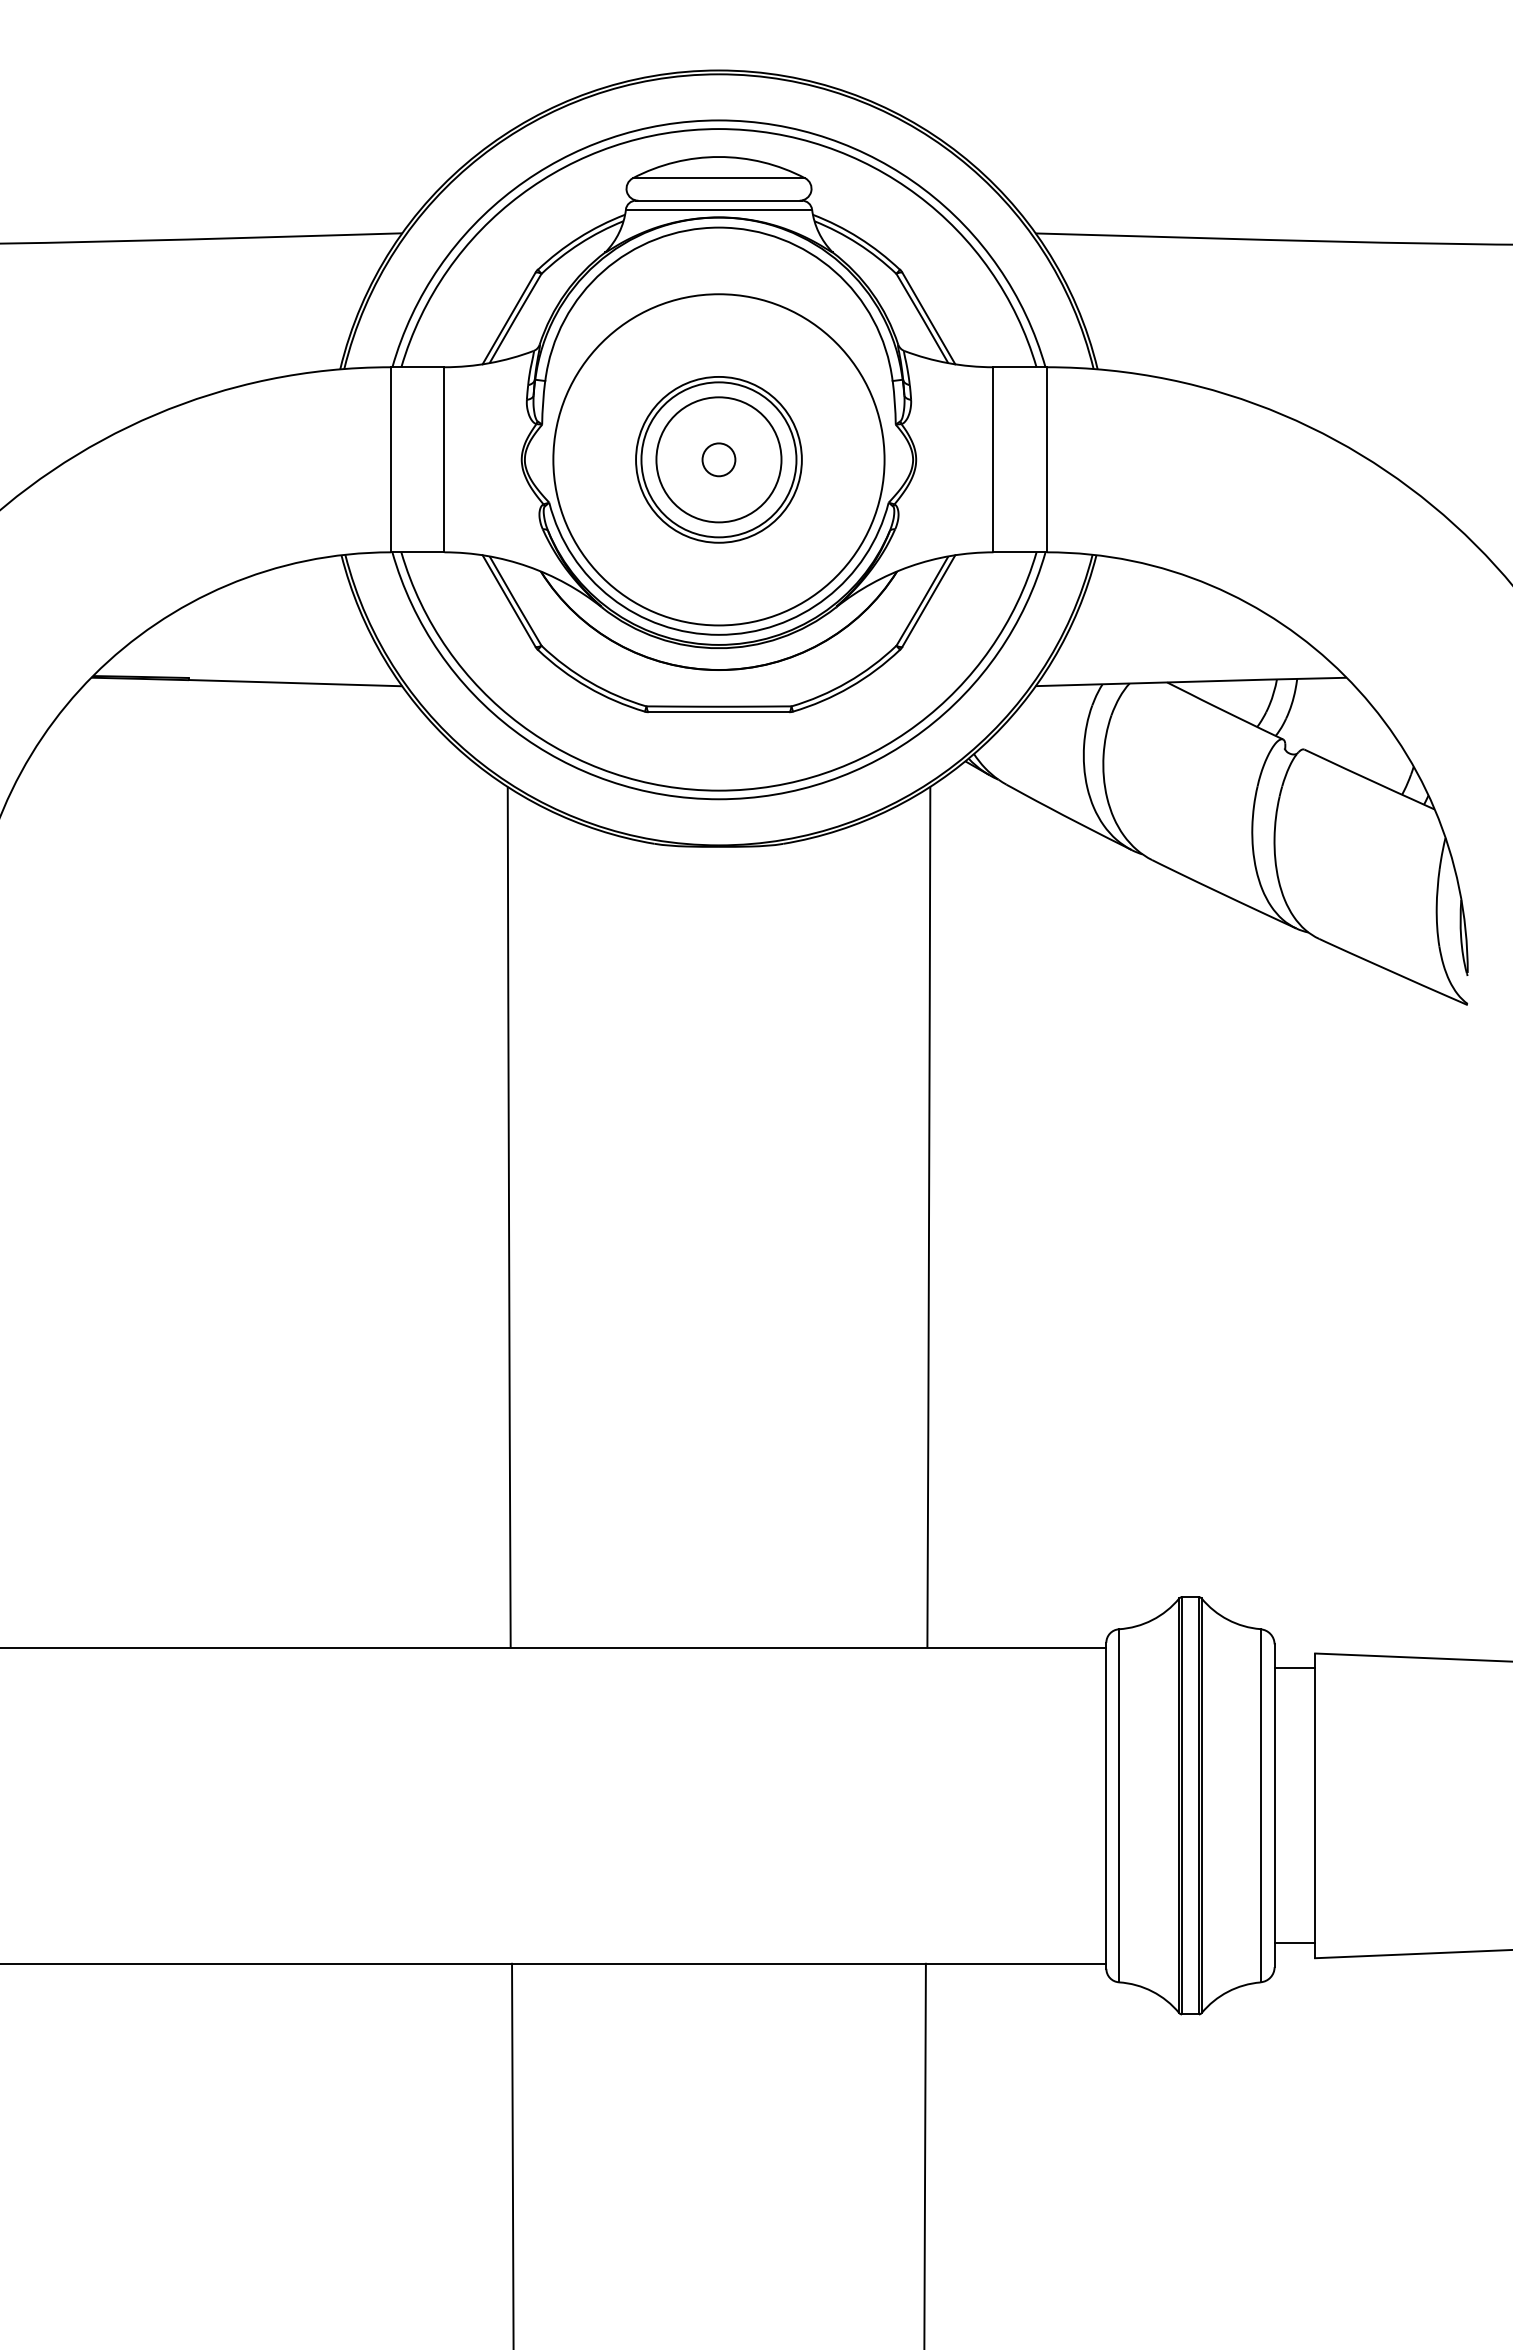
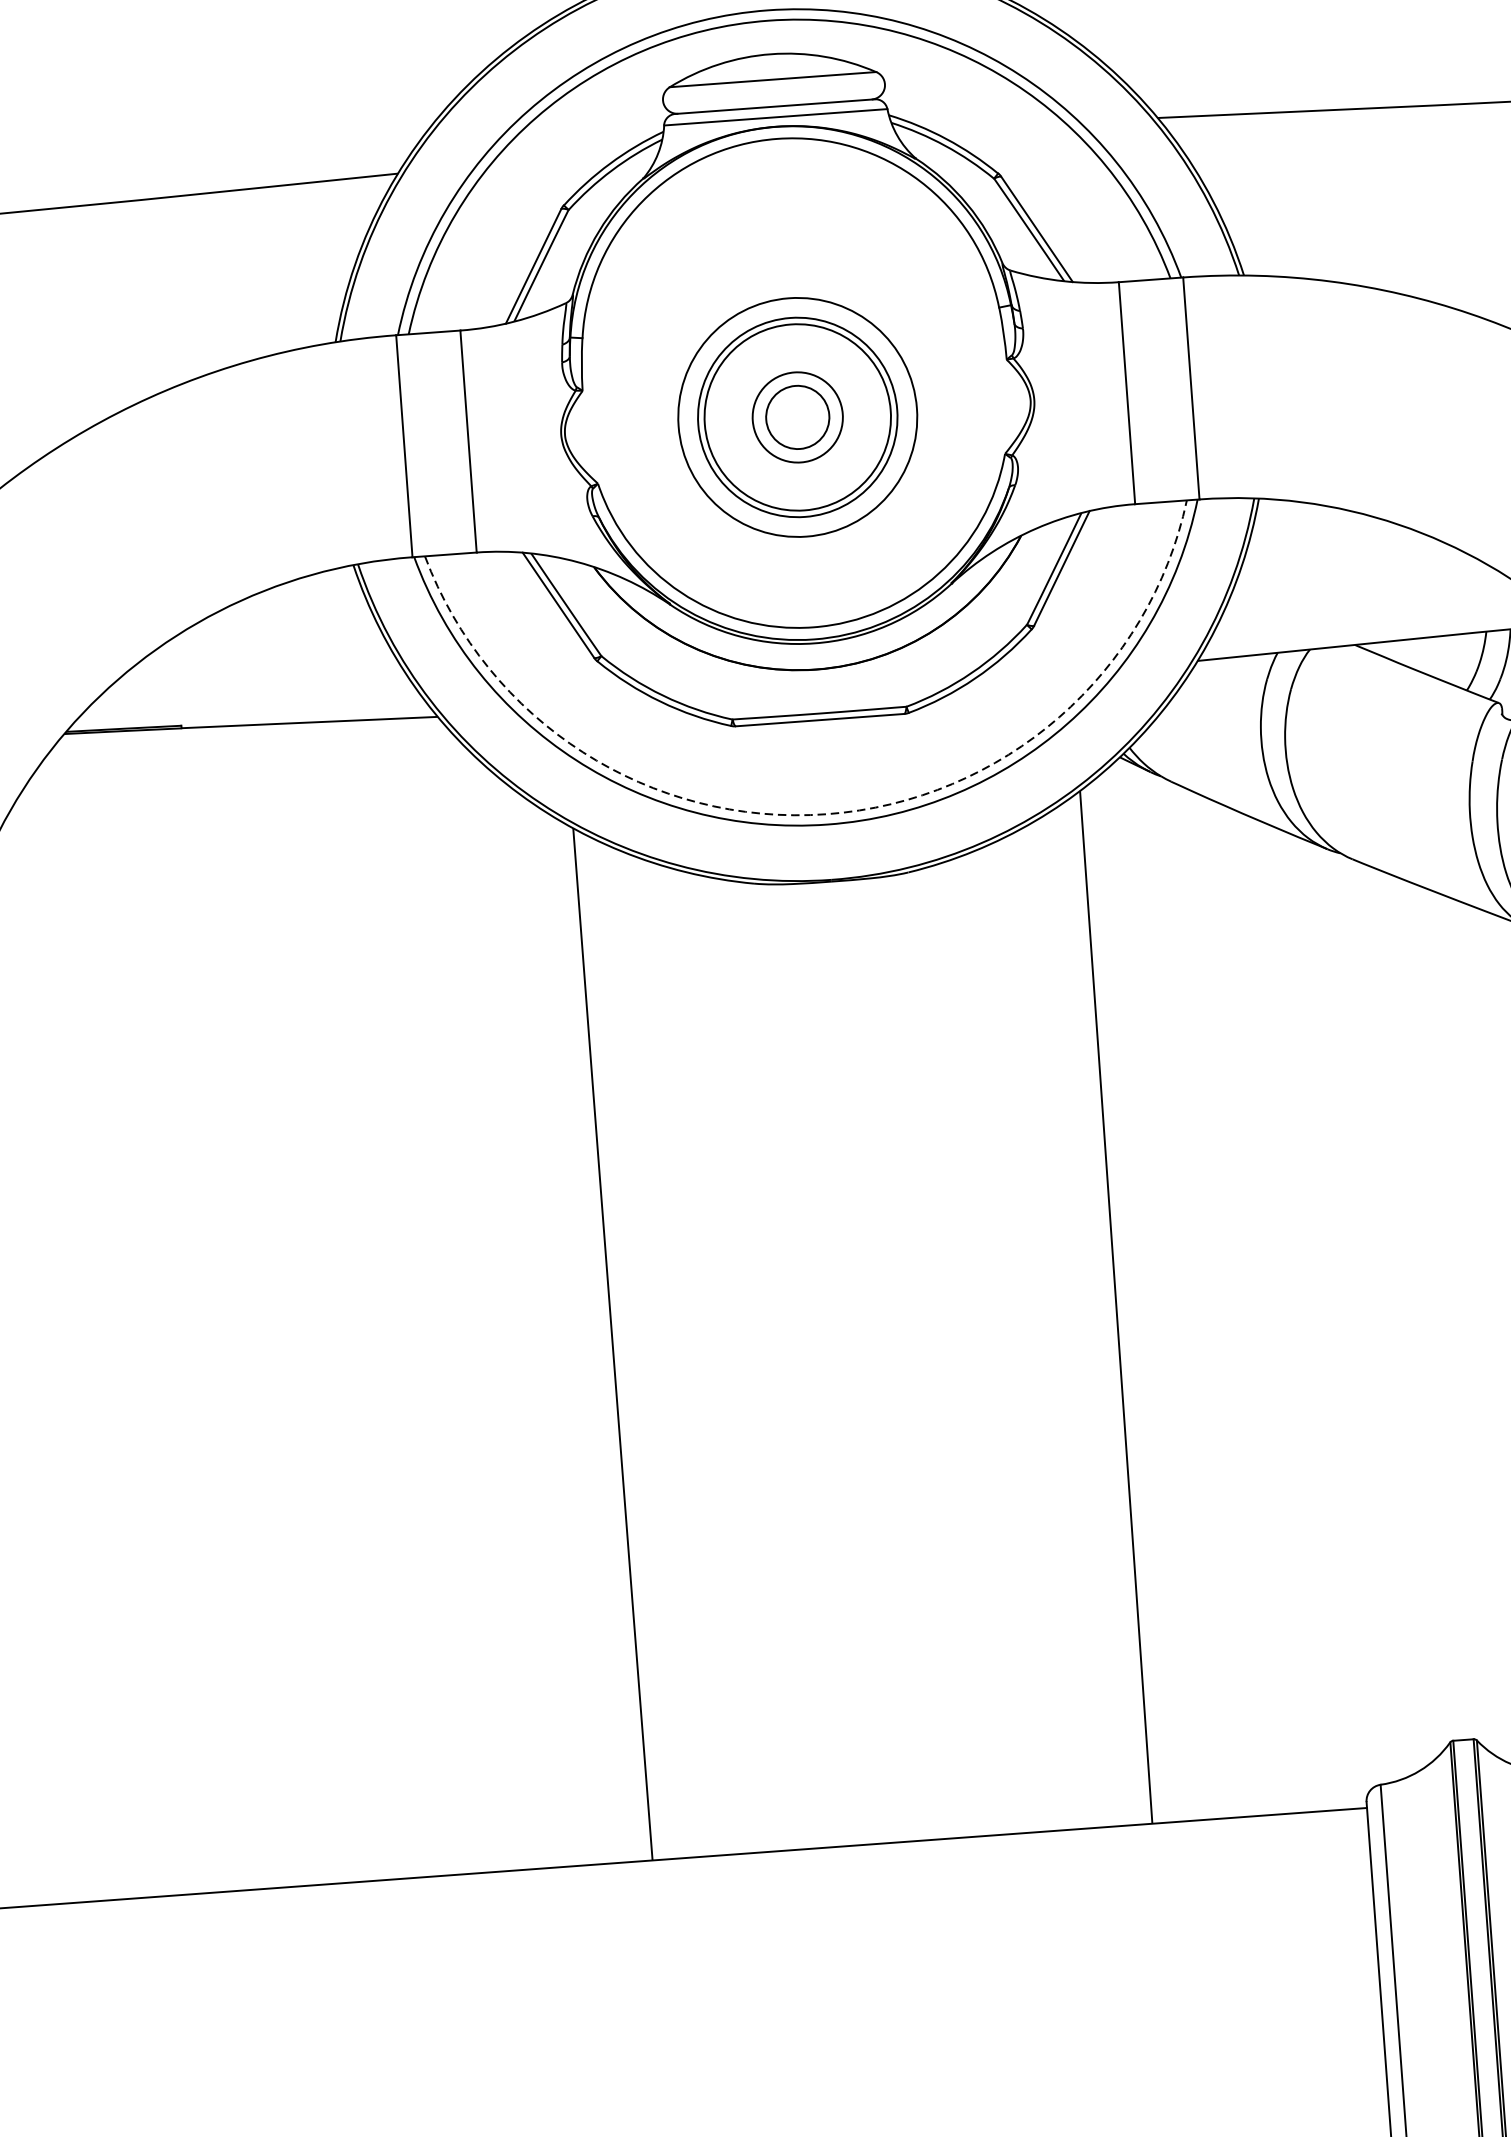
circle: (718, 459) -> (797, 417), size x0.6
circle: (718, 459) -> (797, 417), size x0.6
circle: (718, 459) -> (797, 417), size x1.6
arc: (718, 790) -> (826, 814), solid -> dashed

